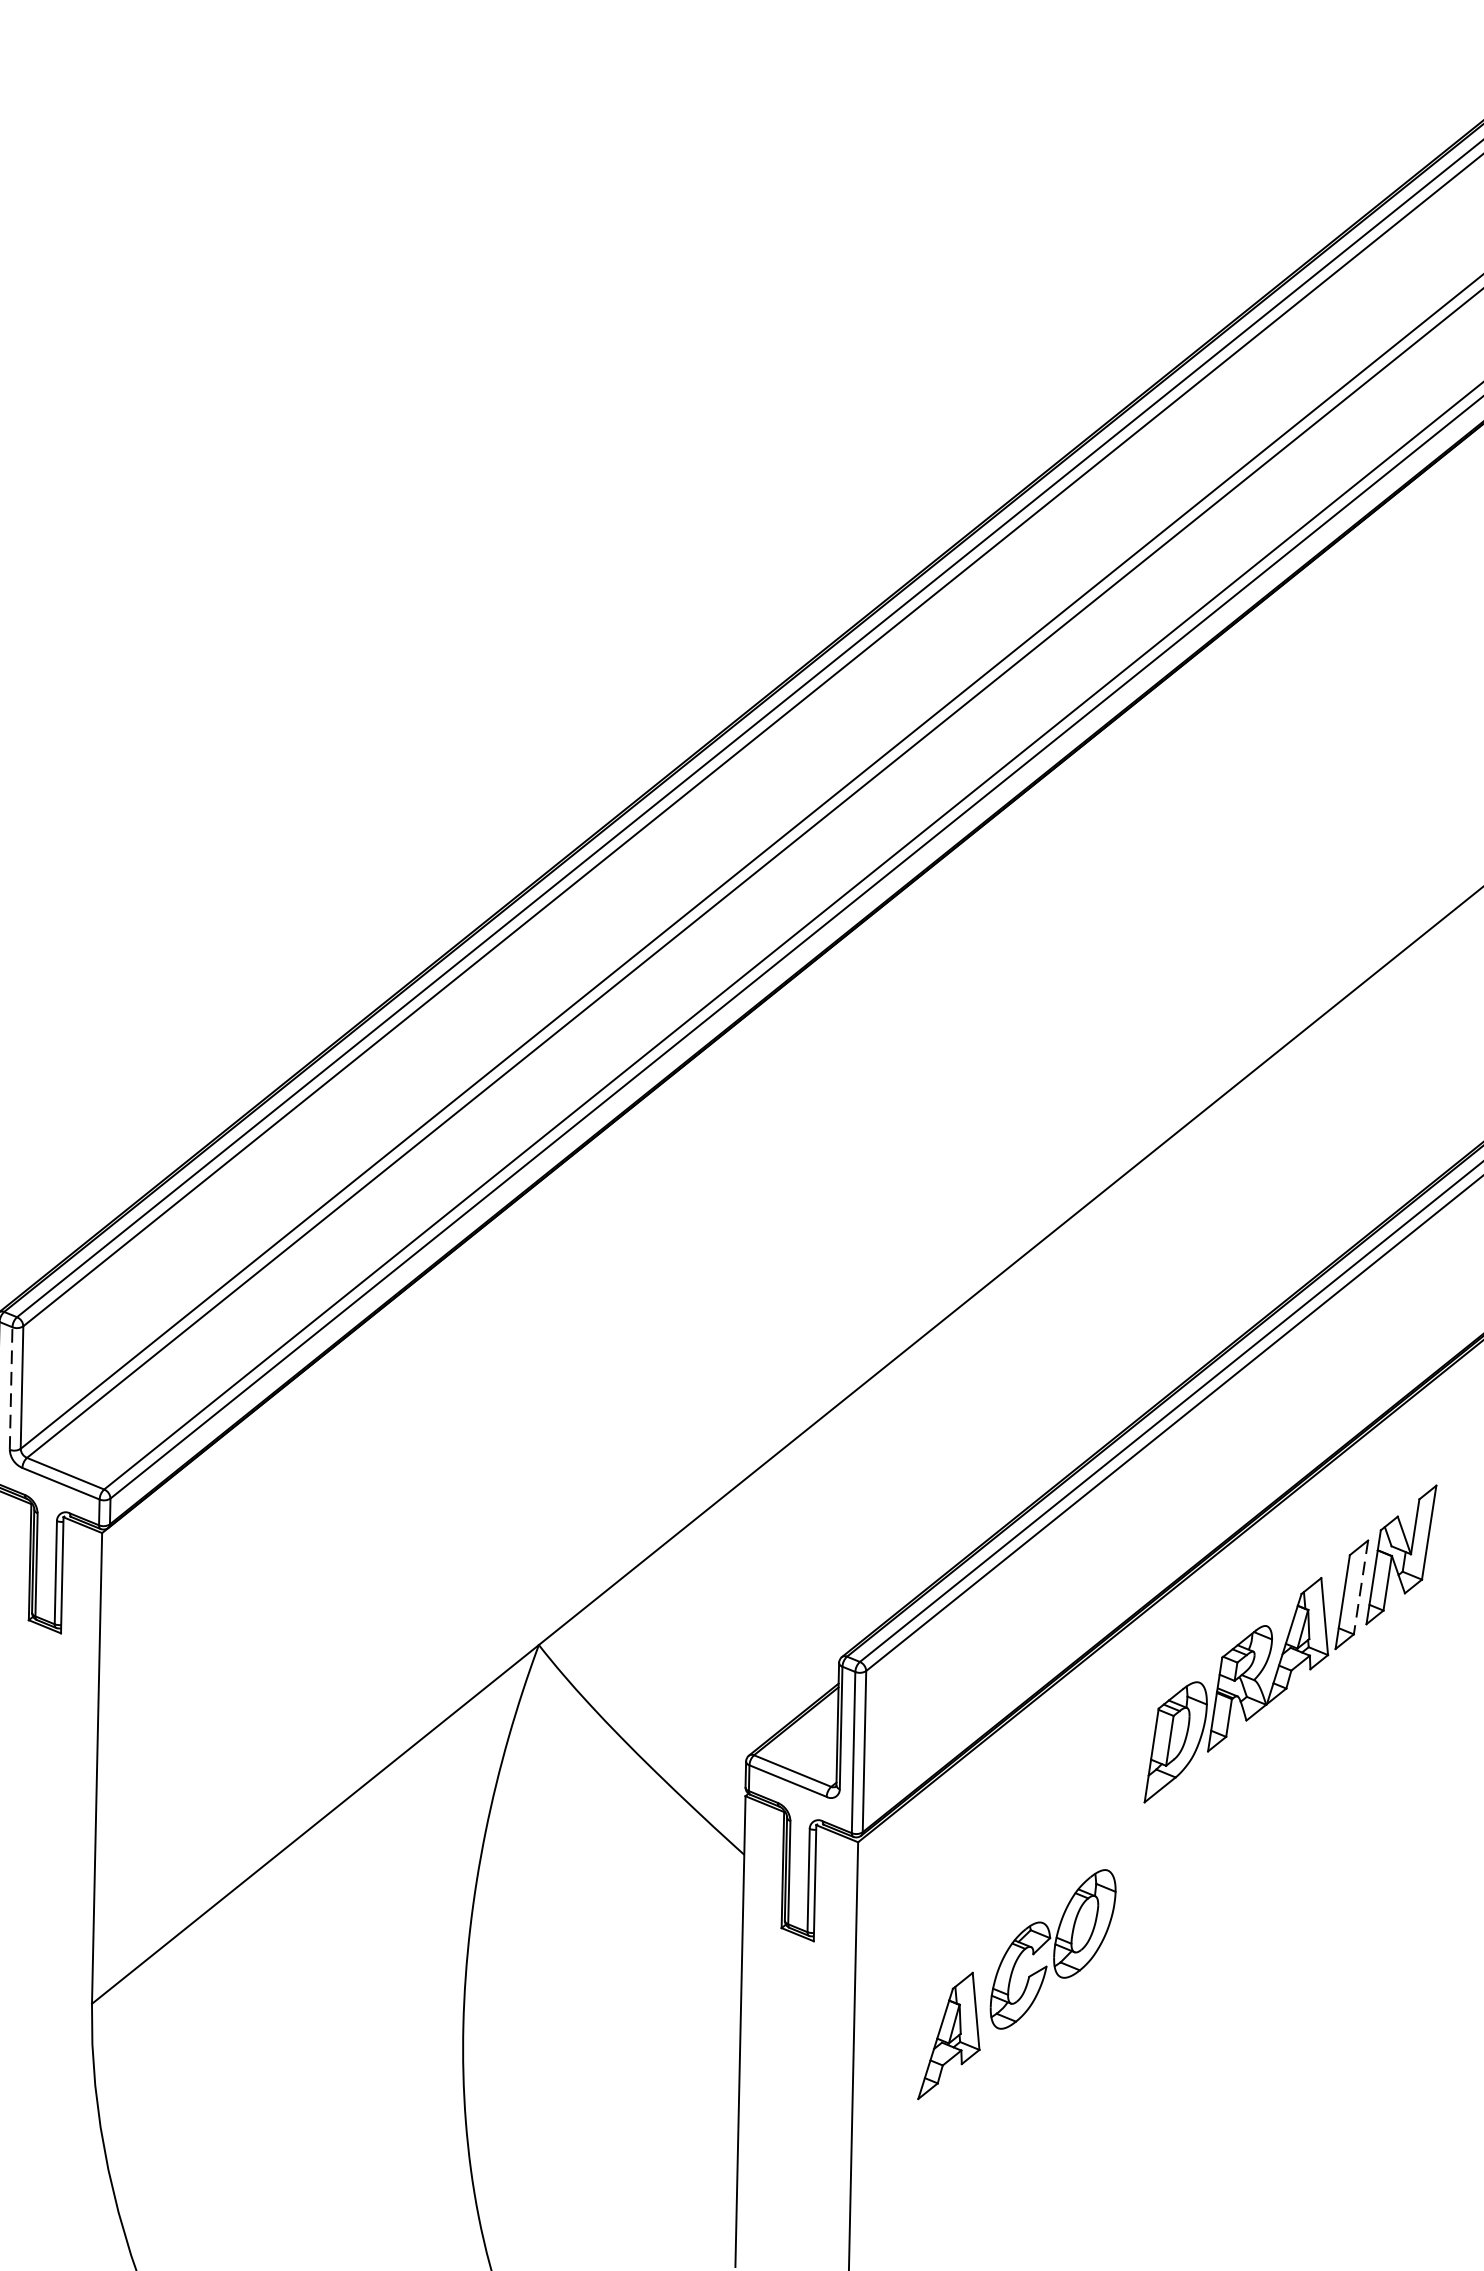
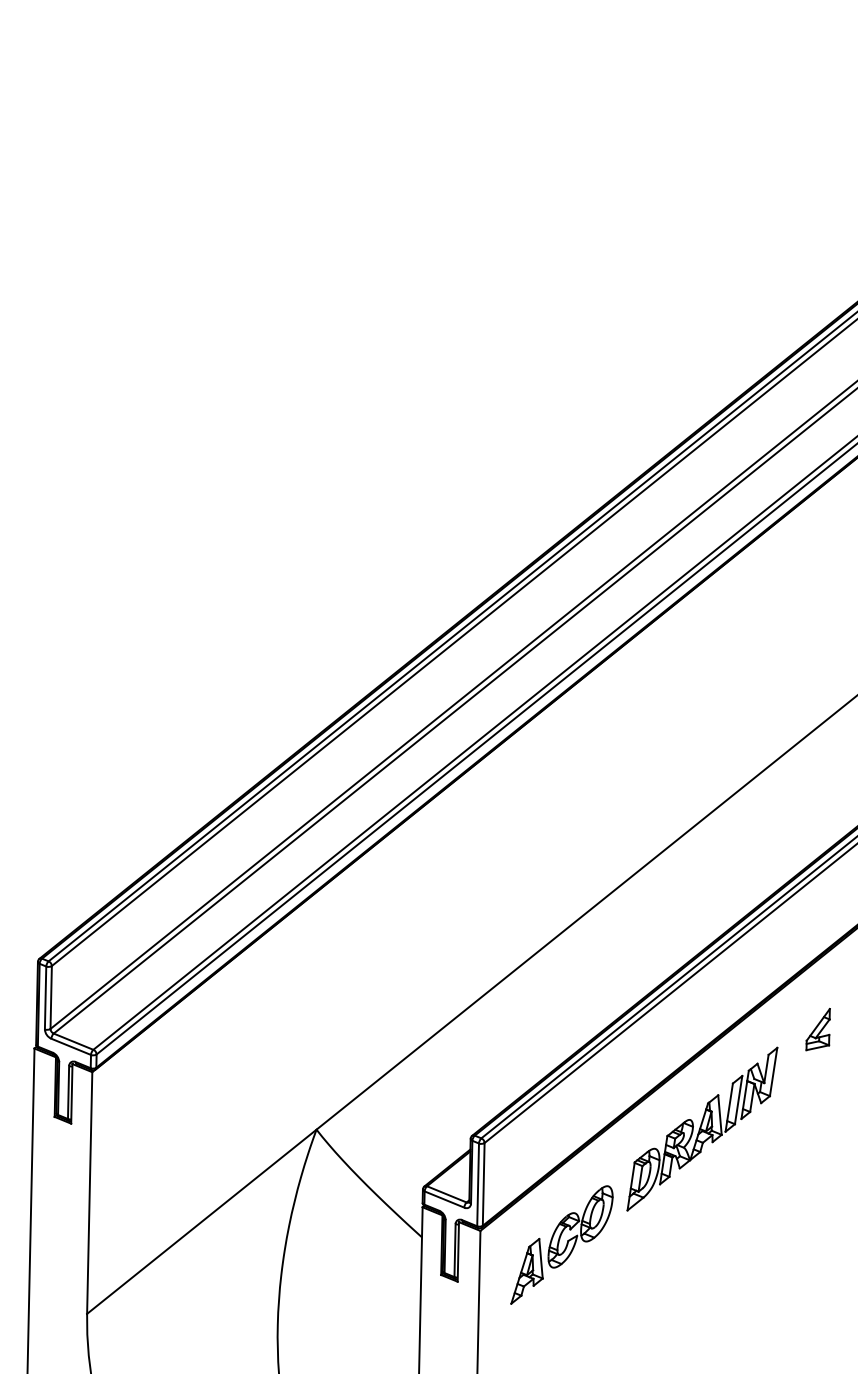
line: (10, 1387) -> (45, 997), dashed -> solid
line: (1360, 1588) -> (738, 1100), dashed -> solid
part: (1015, 1983) -> (561, 1244), moved

